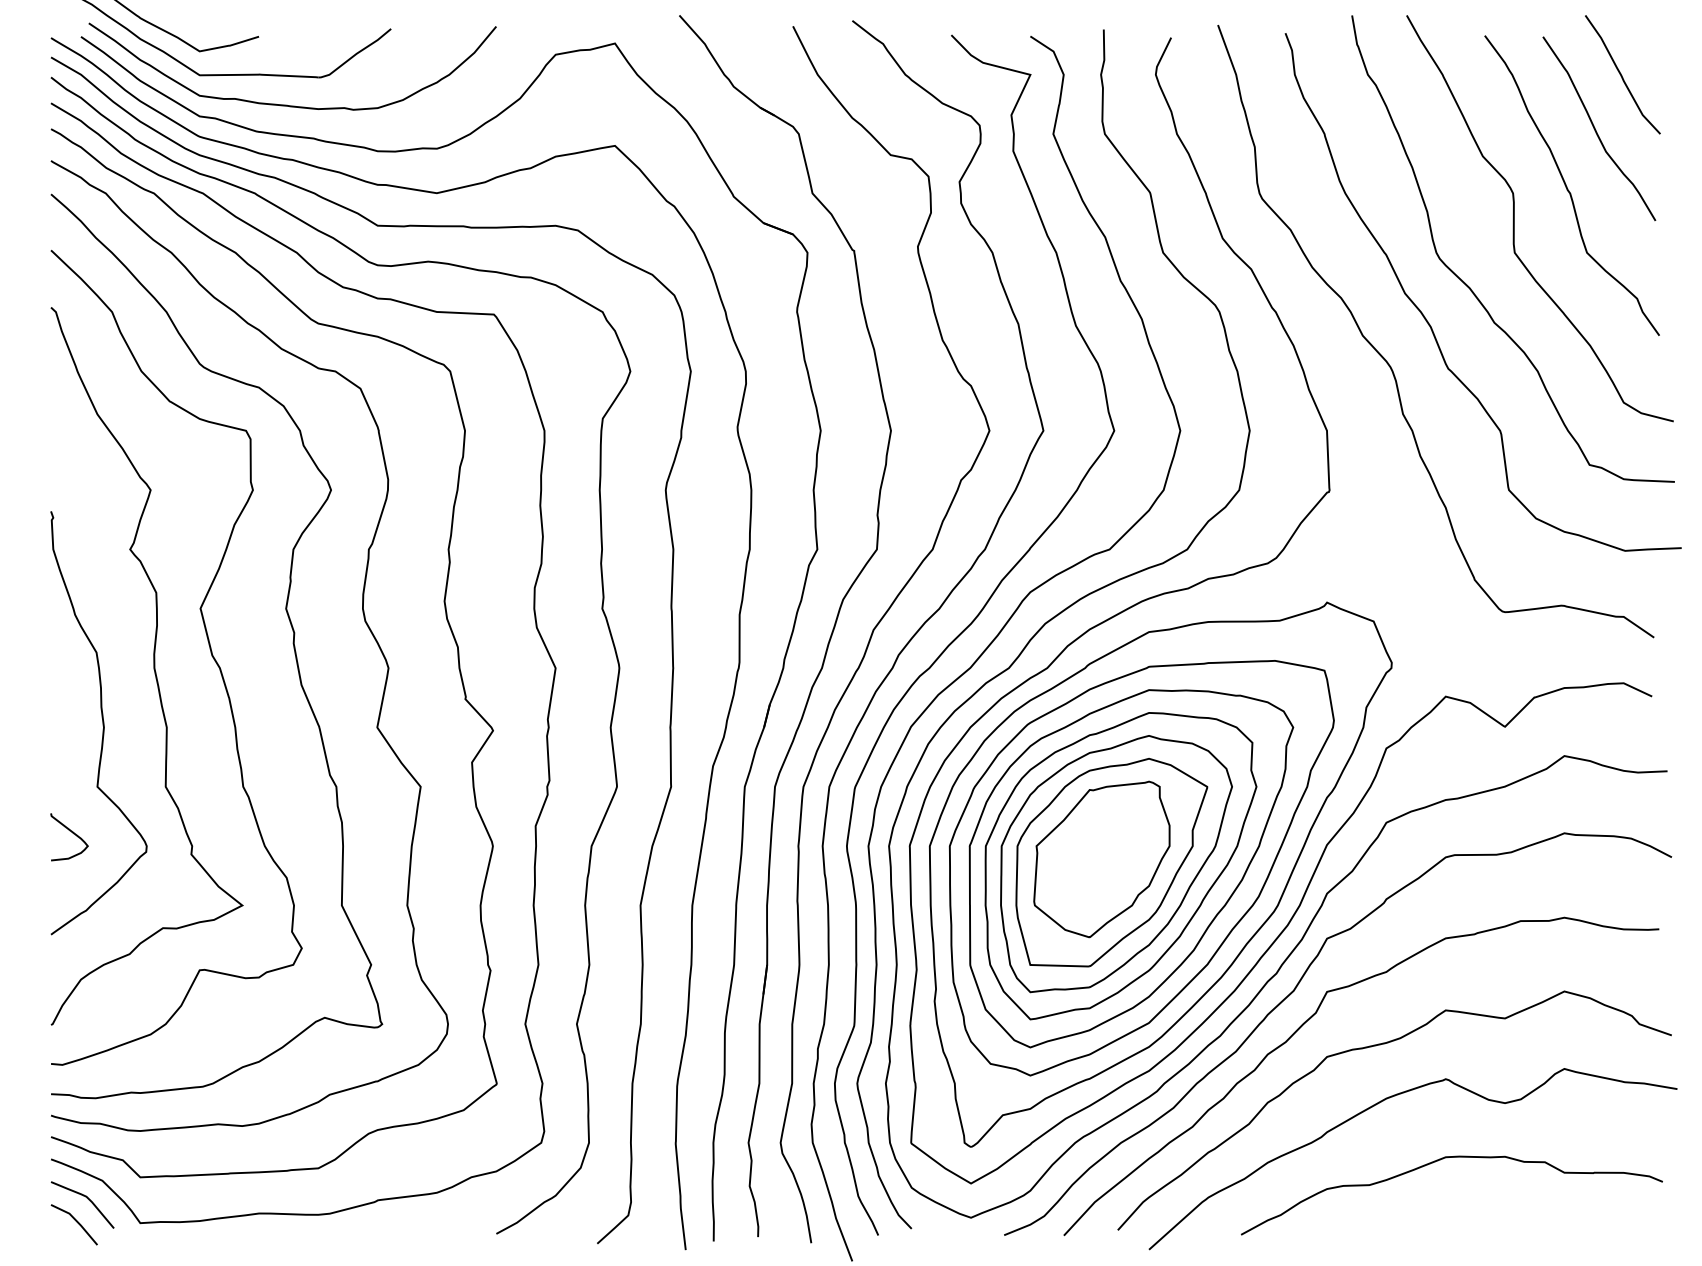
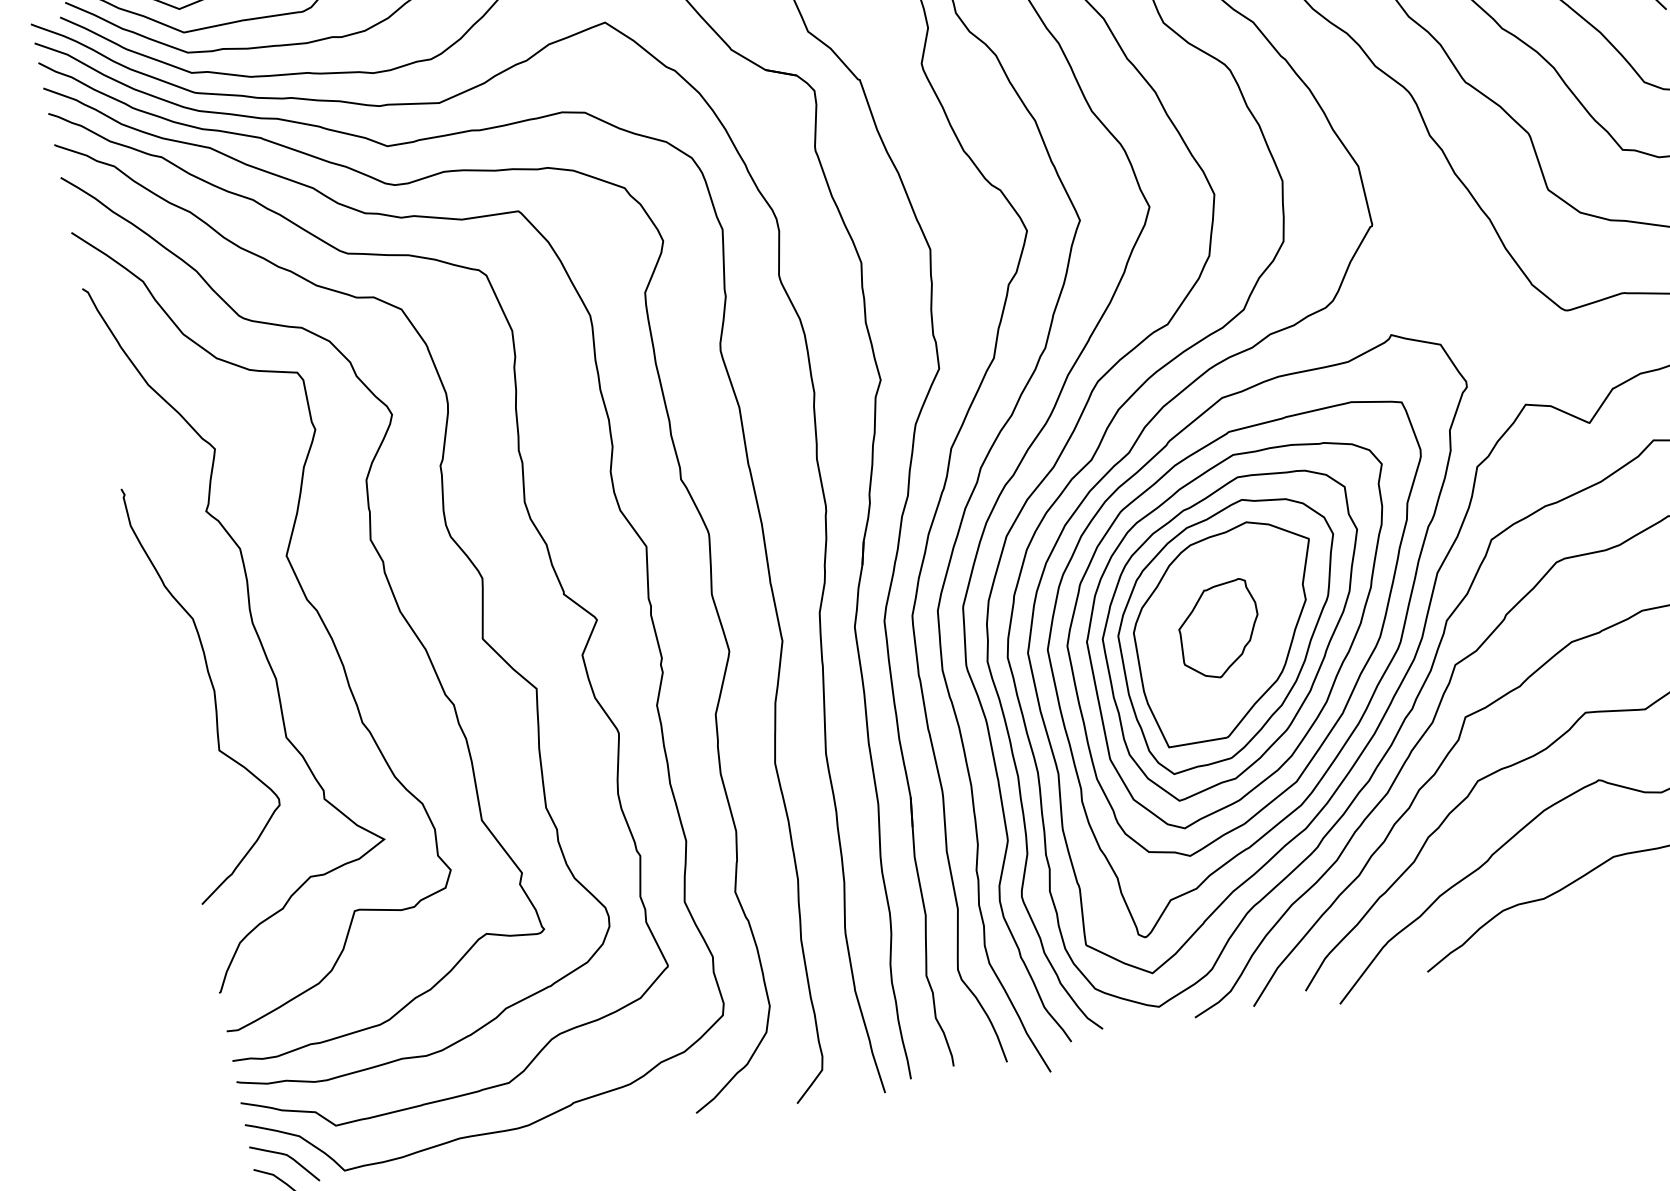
curve: (72, 833) -> (203, 801), removed
part: (1101, 859) -> (1218, 630), size x0.6

